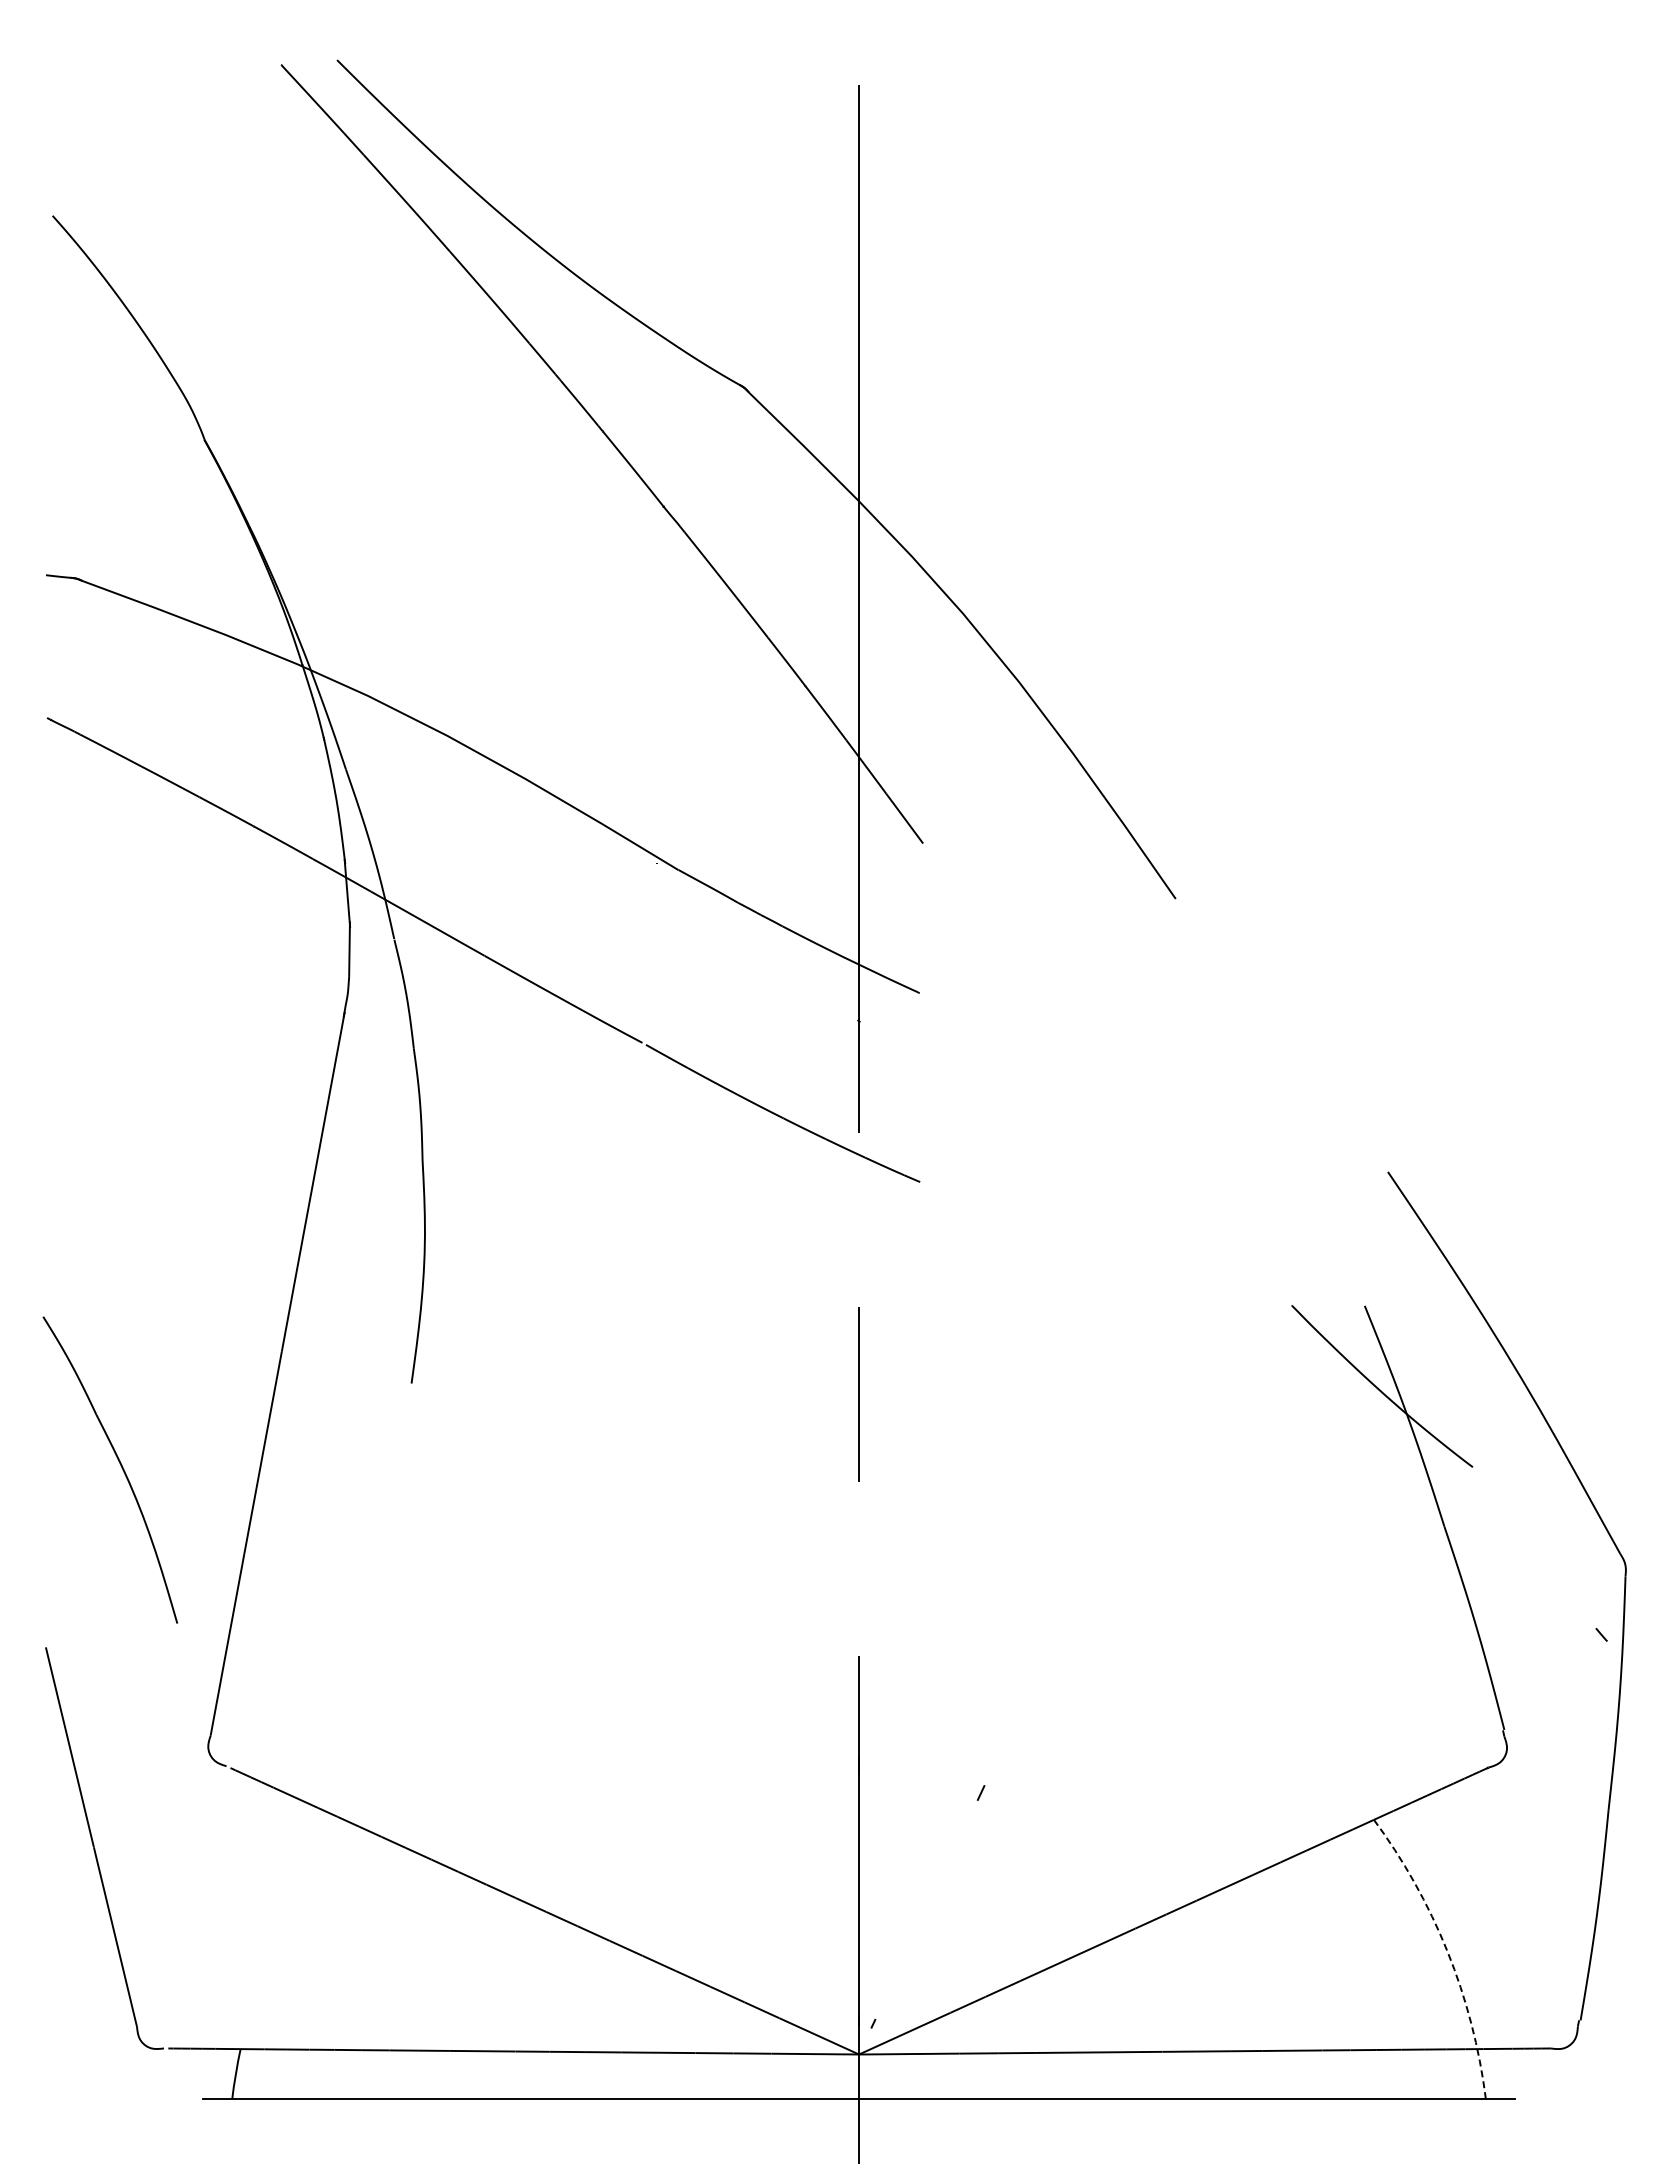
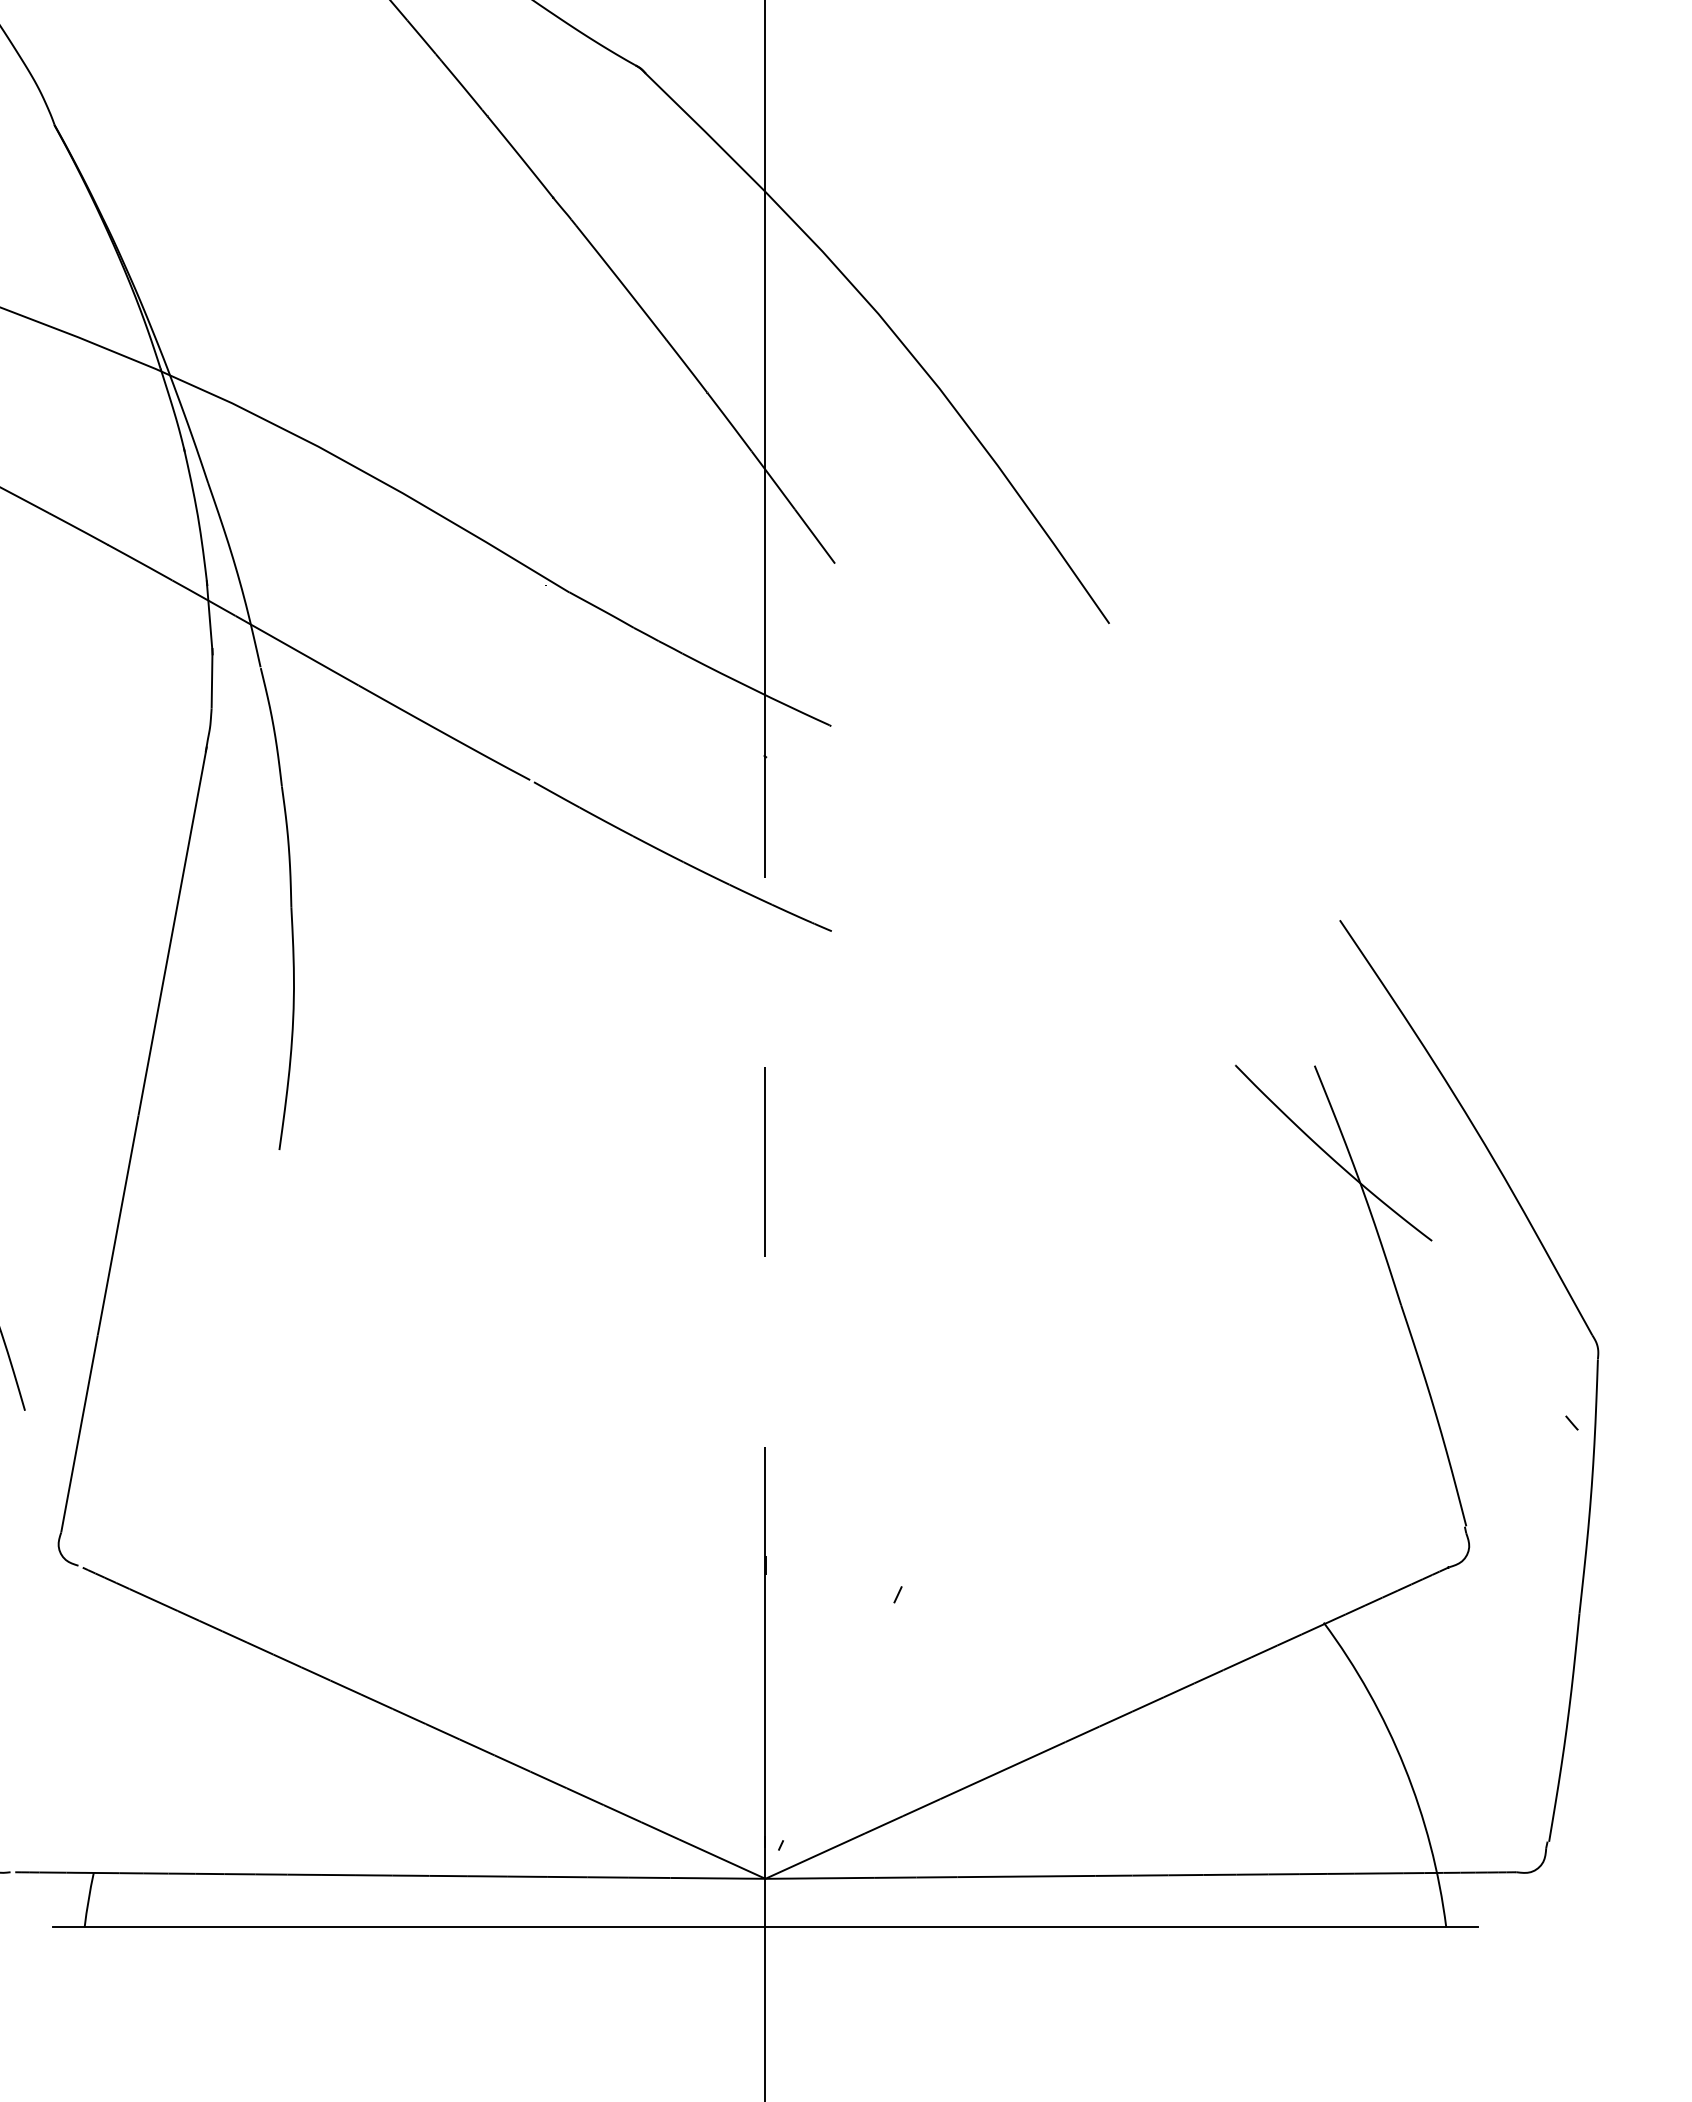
arc: (1447, 1951) -> (1404, 1766), dashed -> solid

